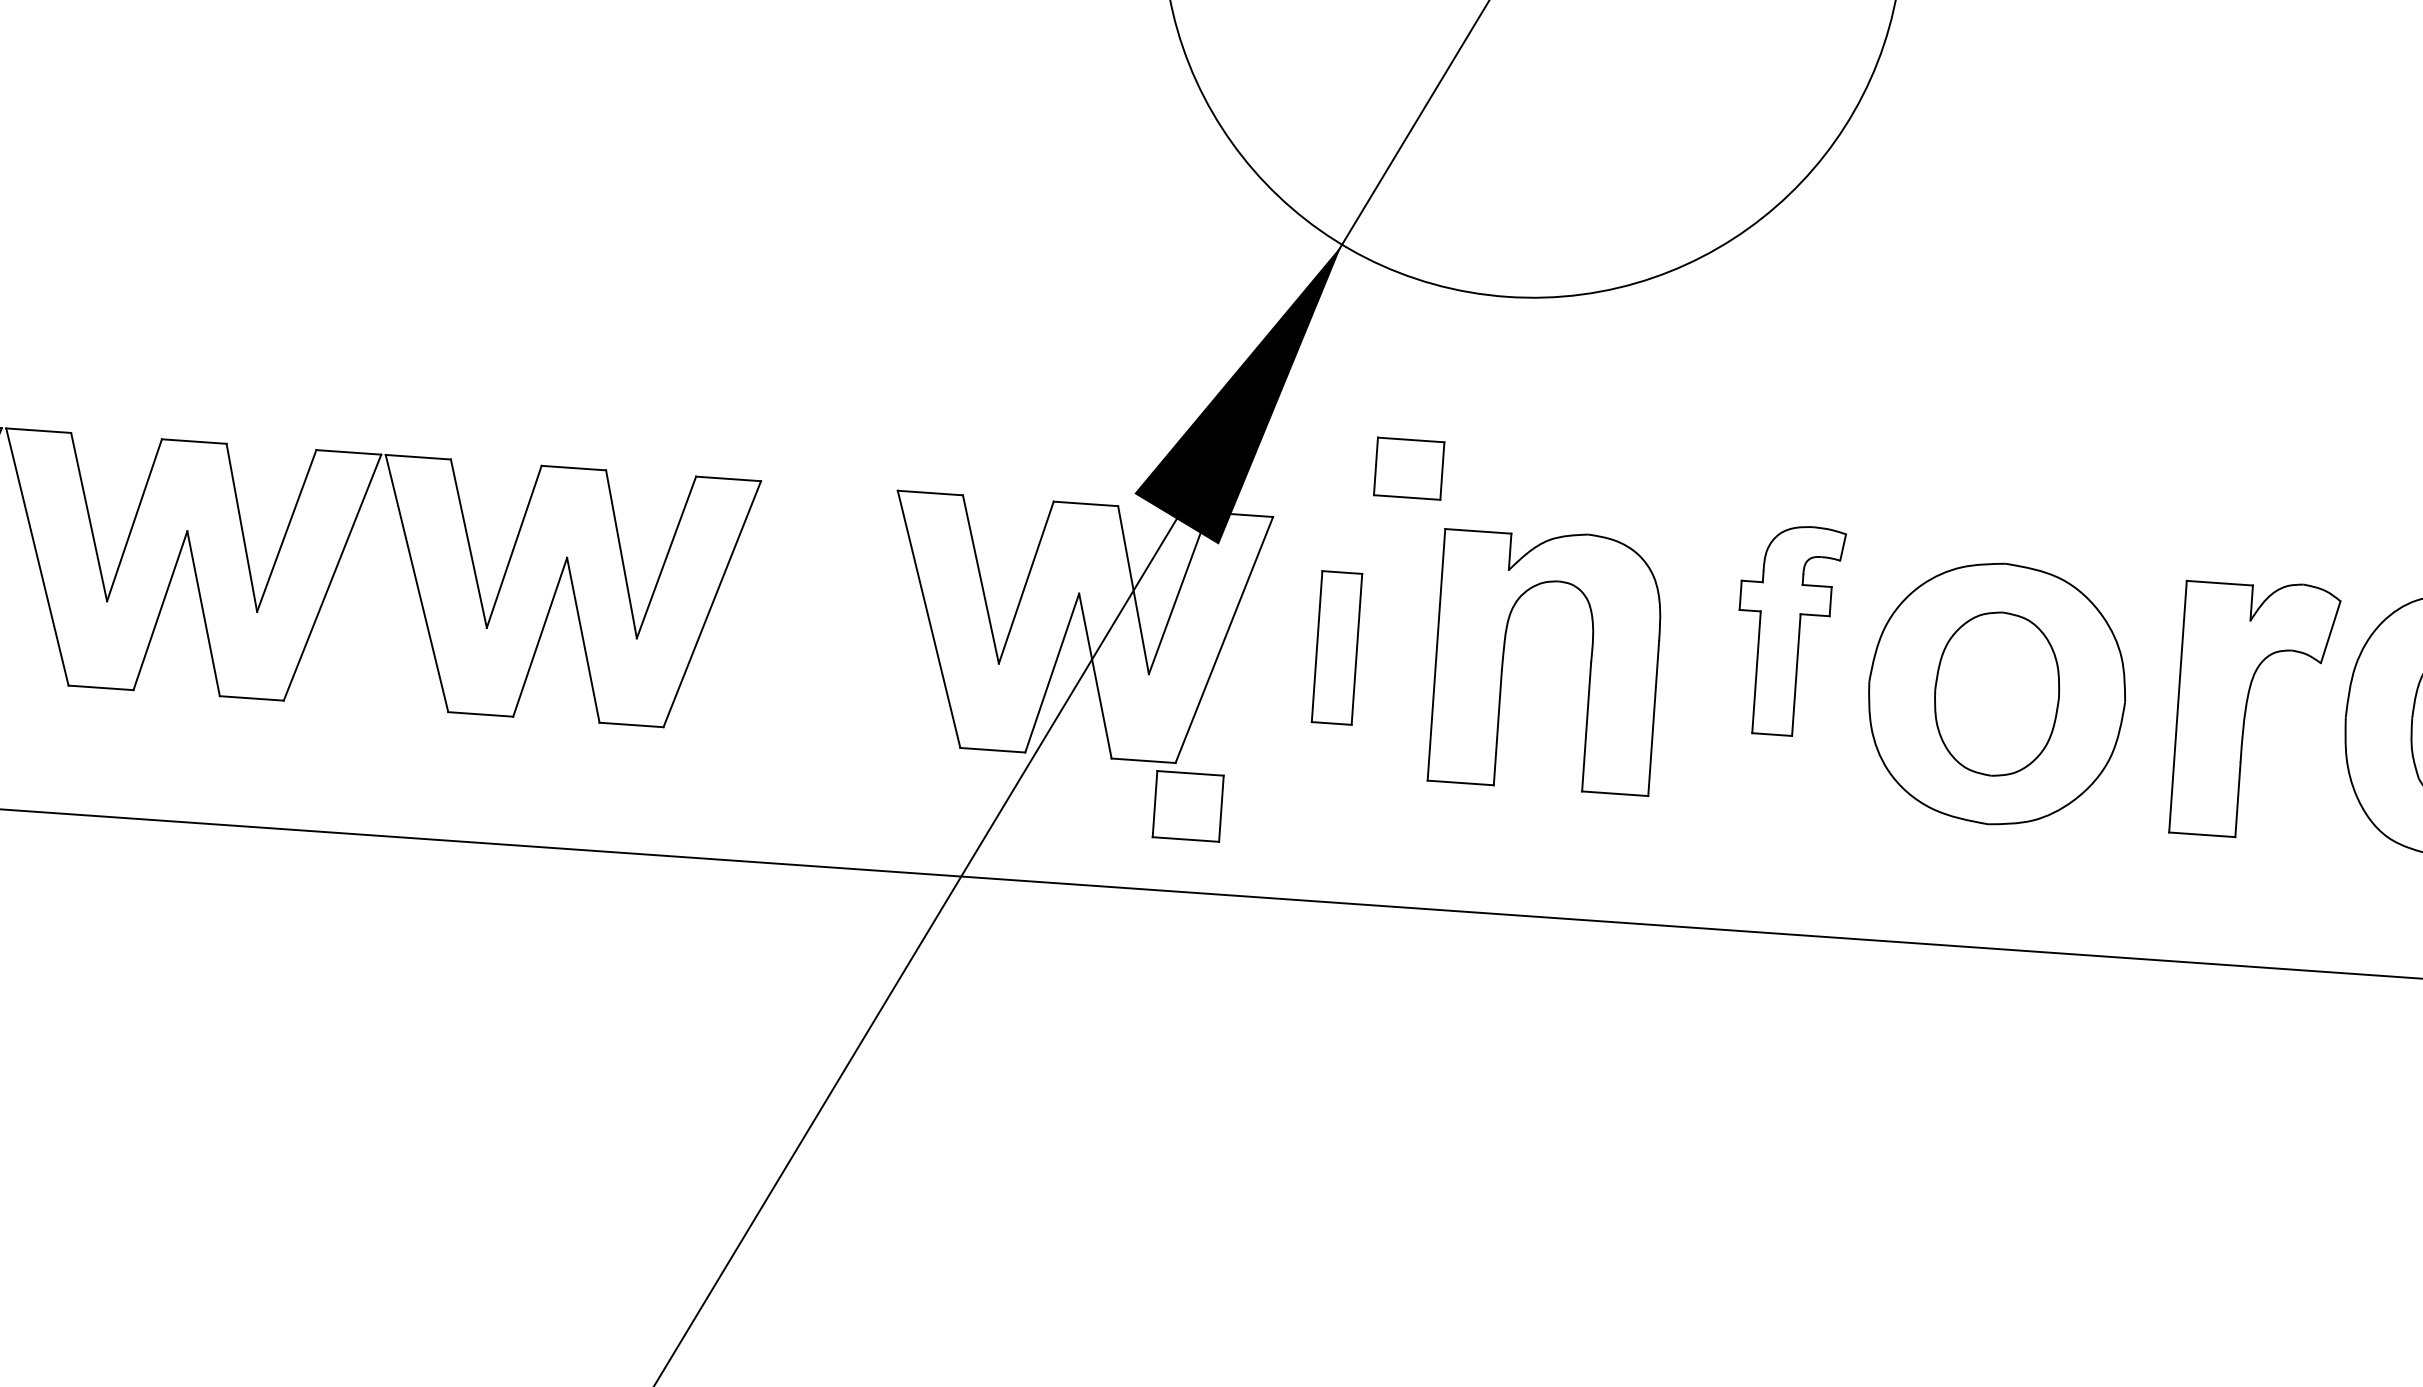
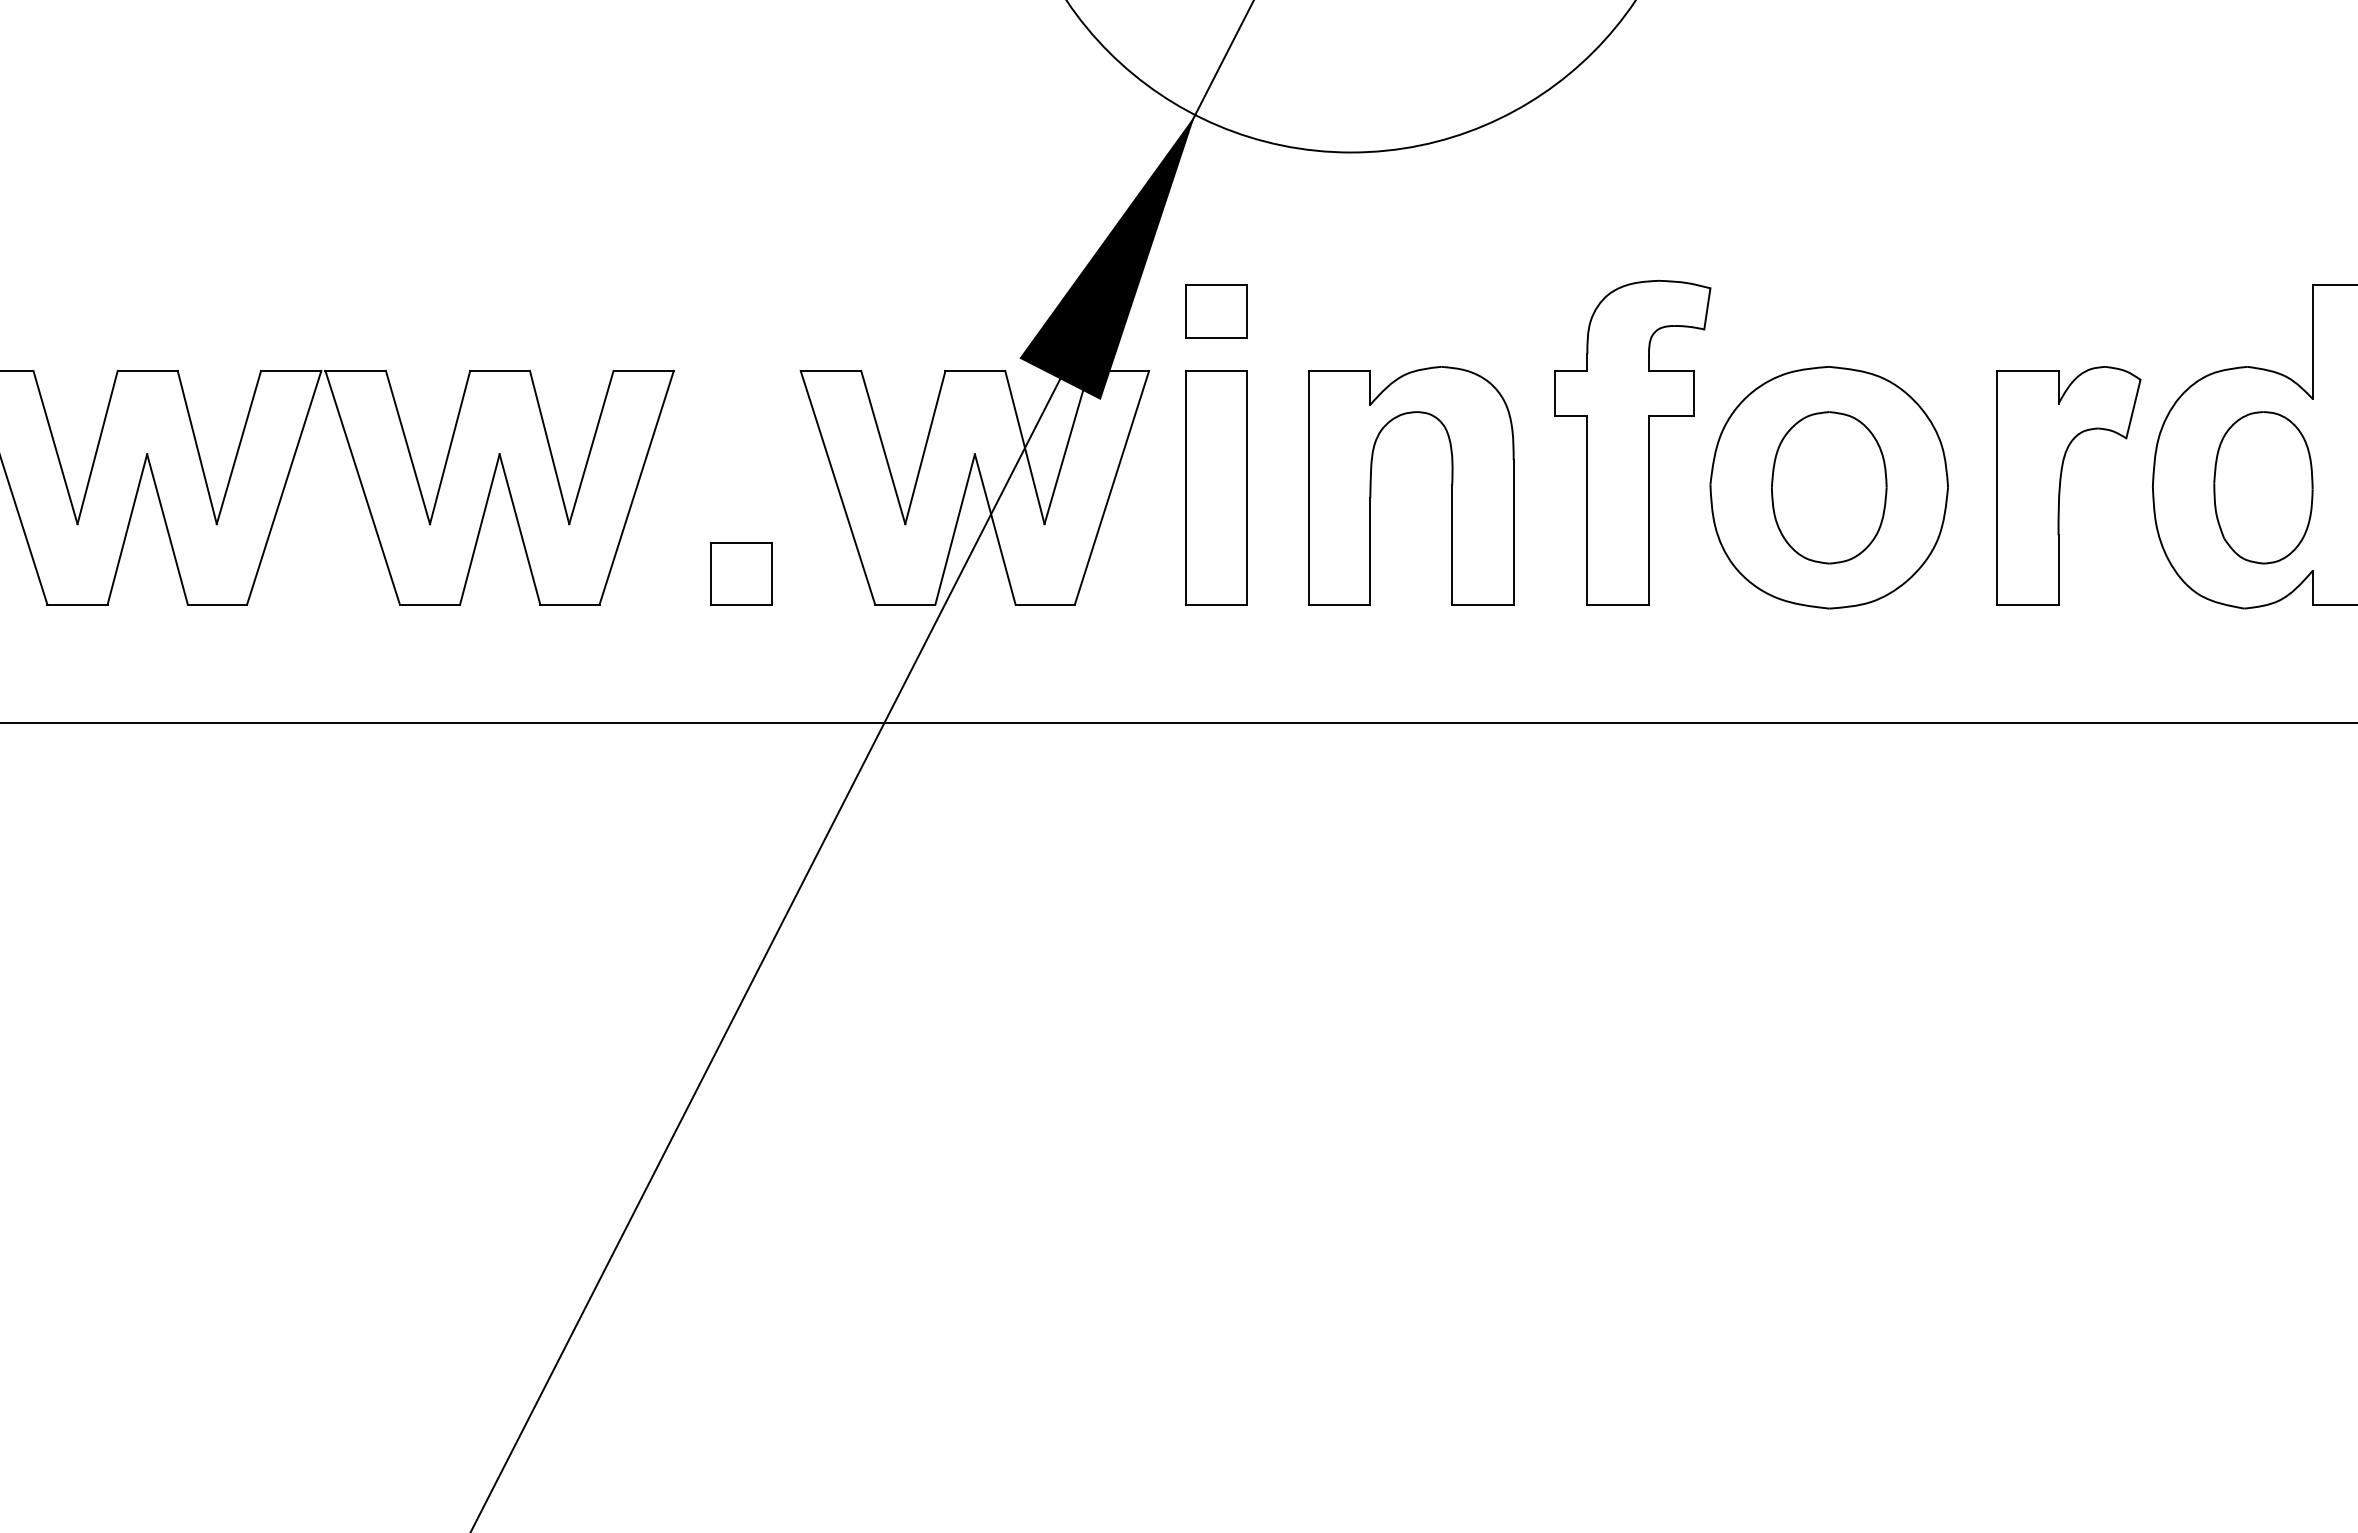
part: (1409, 468) -> (1216, 311), moved
part: (1788, 630) -> (1632, 442), size x1.67
part: (1336, 647) -> (1216, 487), size x1.67
part: (1188, 806) -> (741, 573), moved

